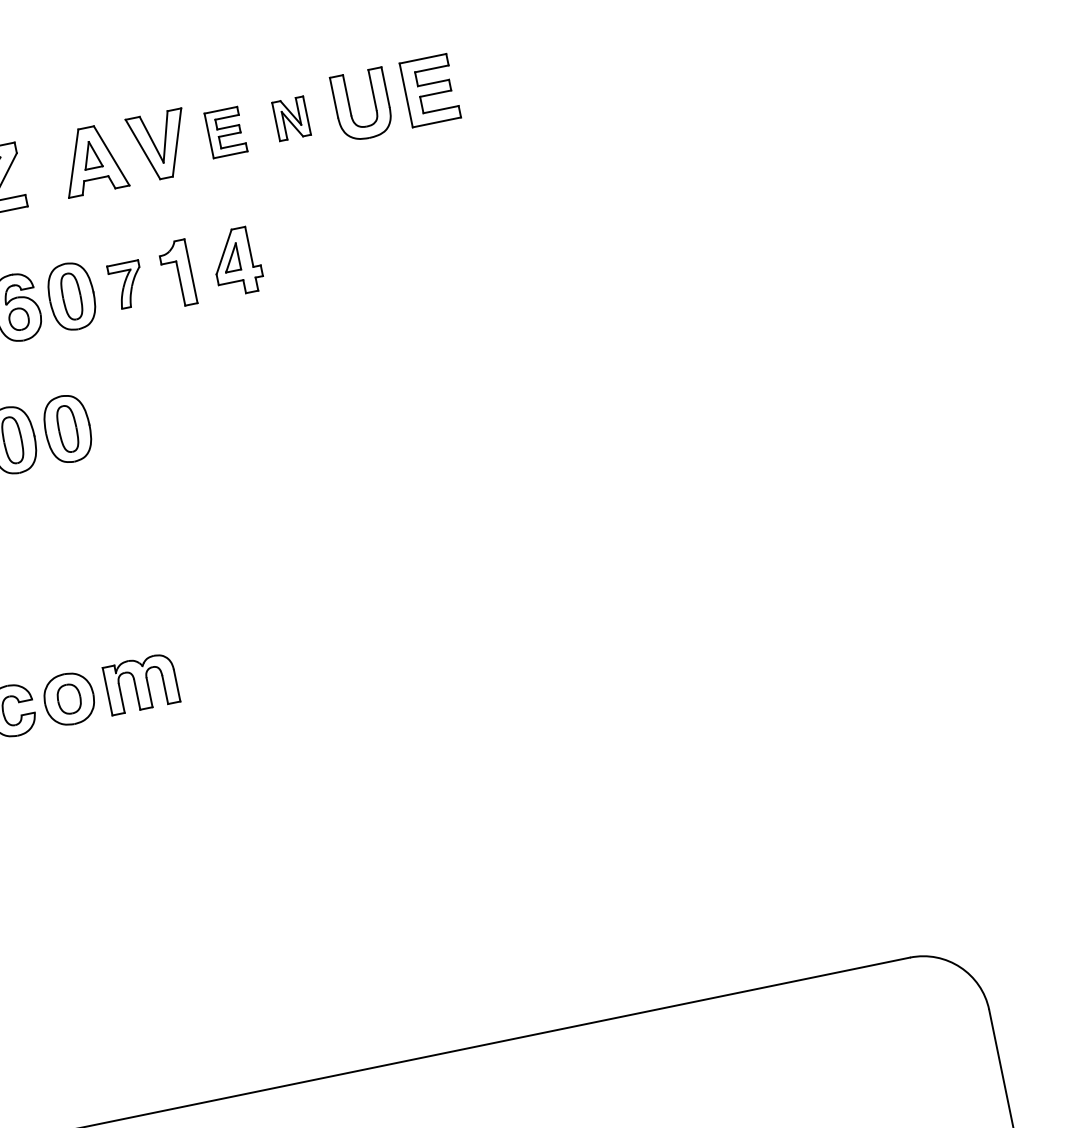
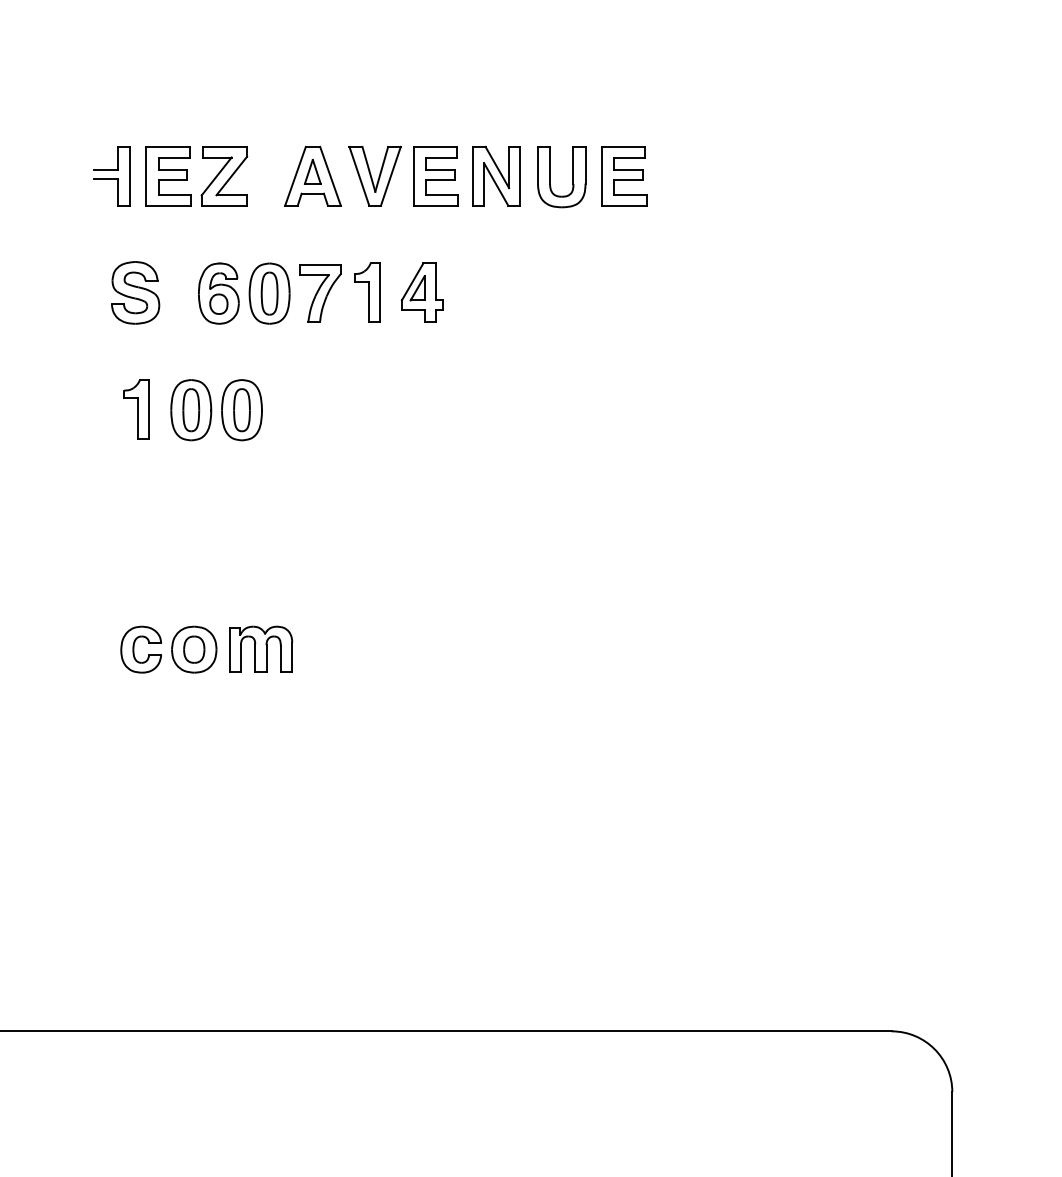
part: (291, 118) -> (496, 175), size x1.67
part: (225, 132) -> (435, 176), size x1.43
part: (126, 285) -> (320, 293), size x1.43

